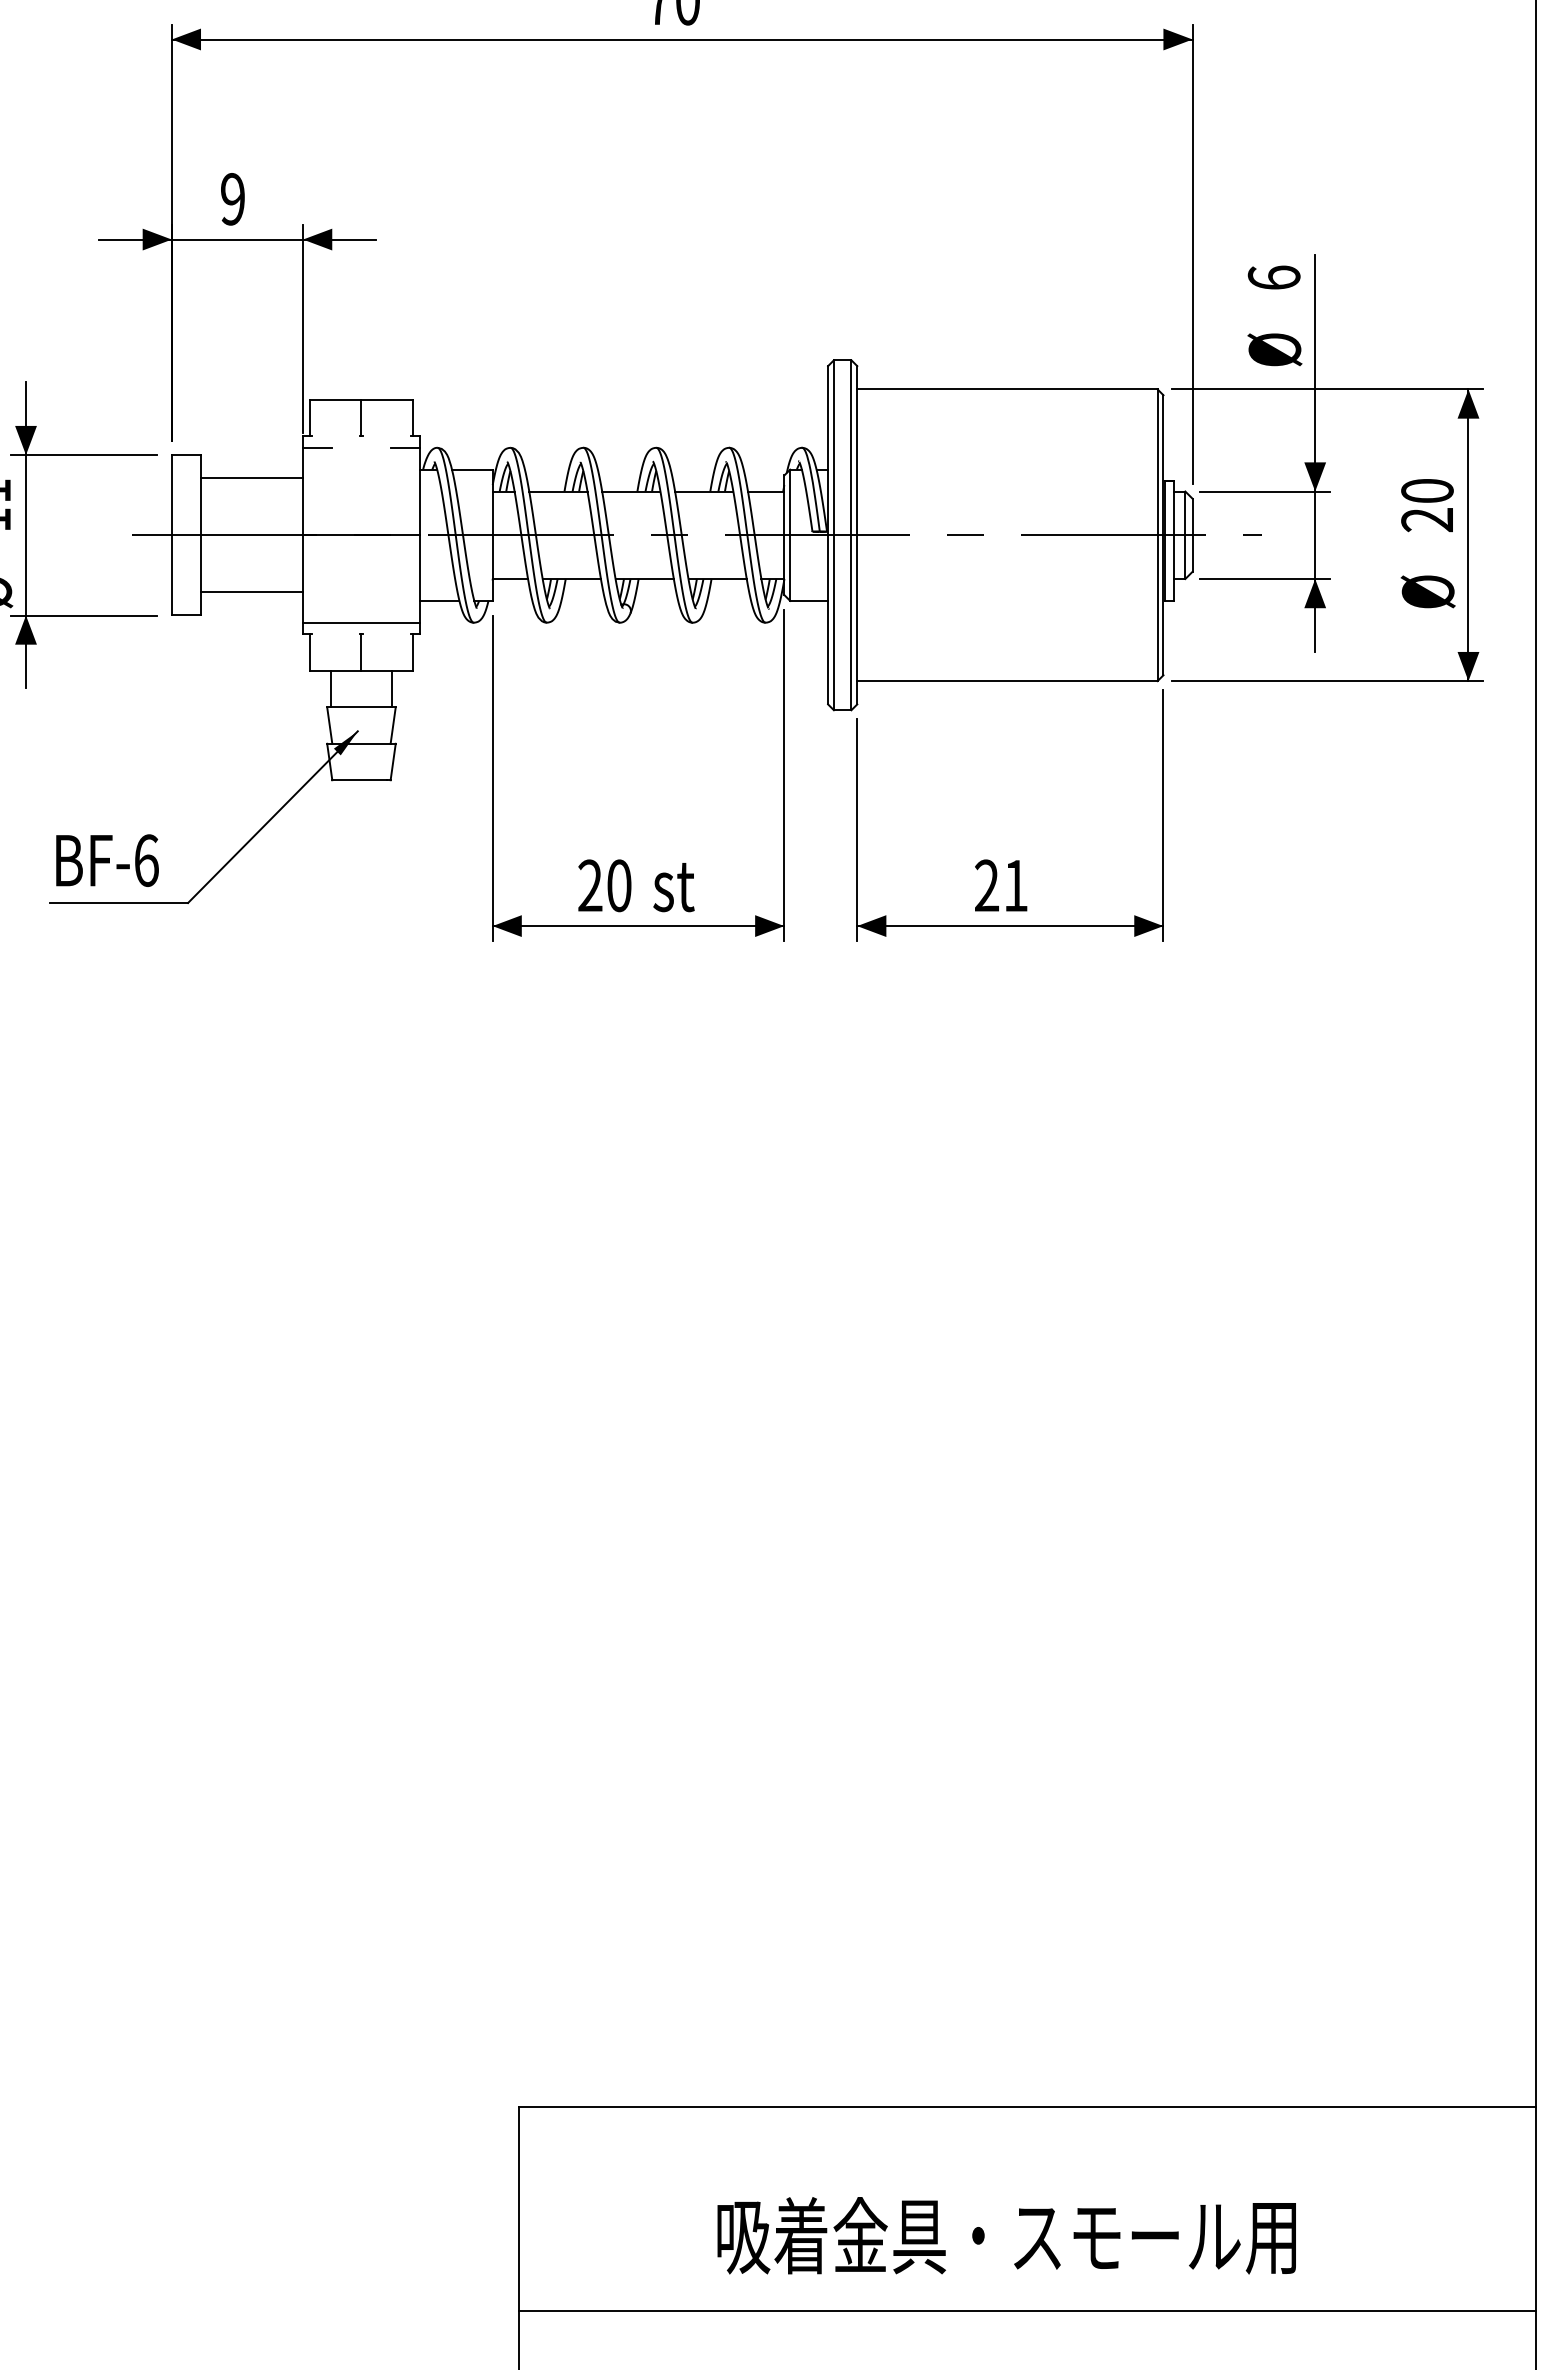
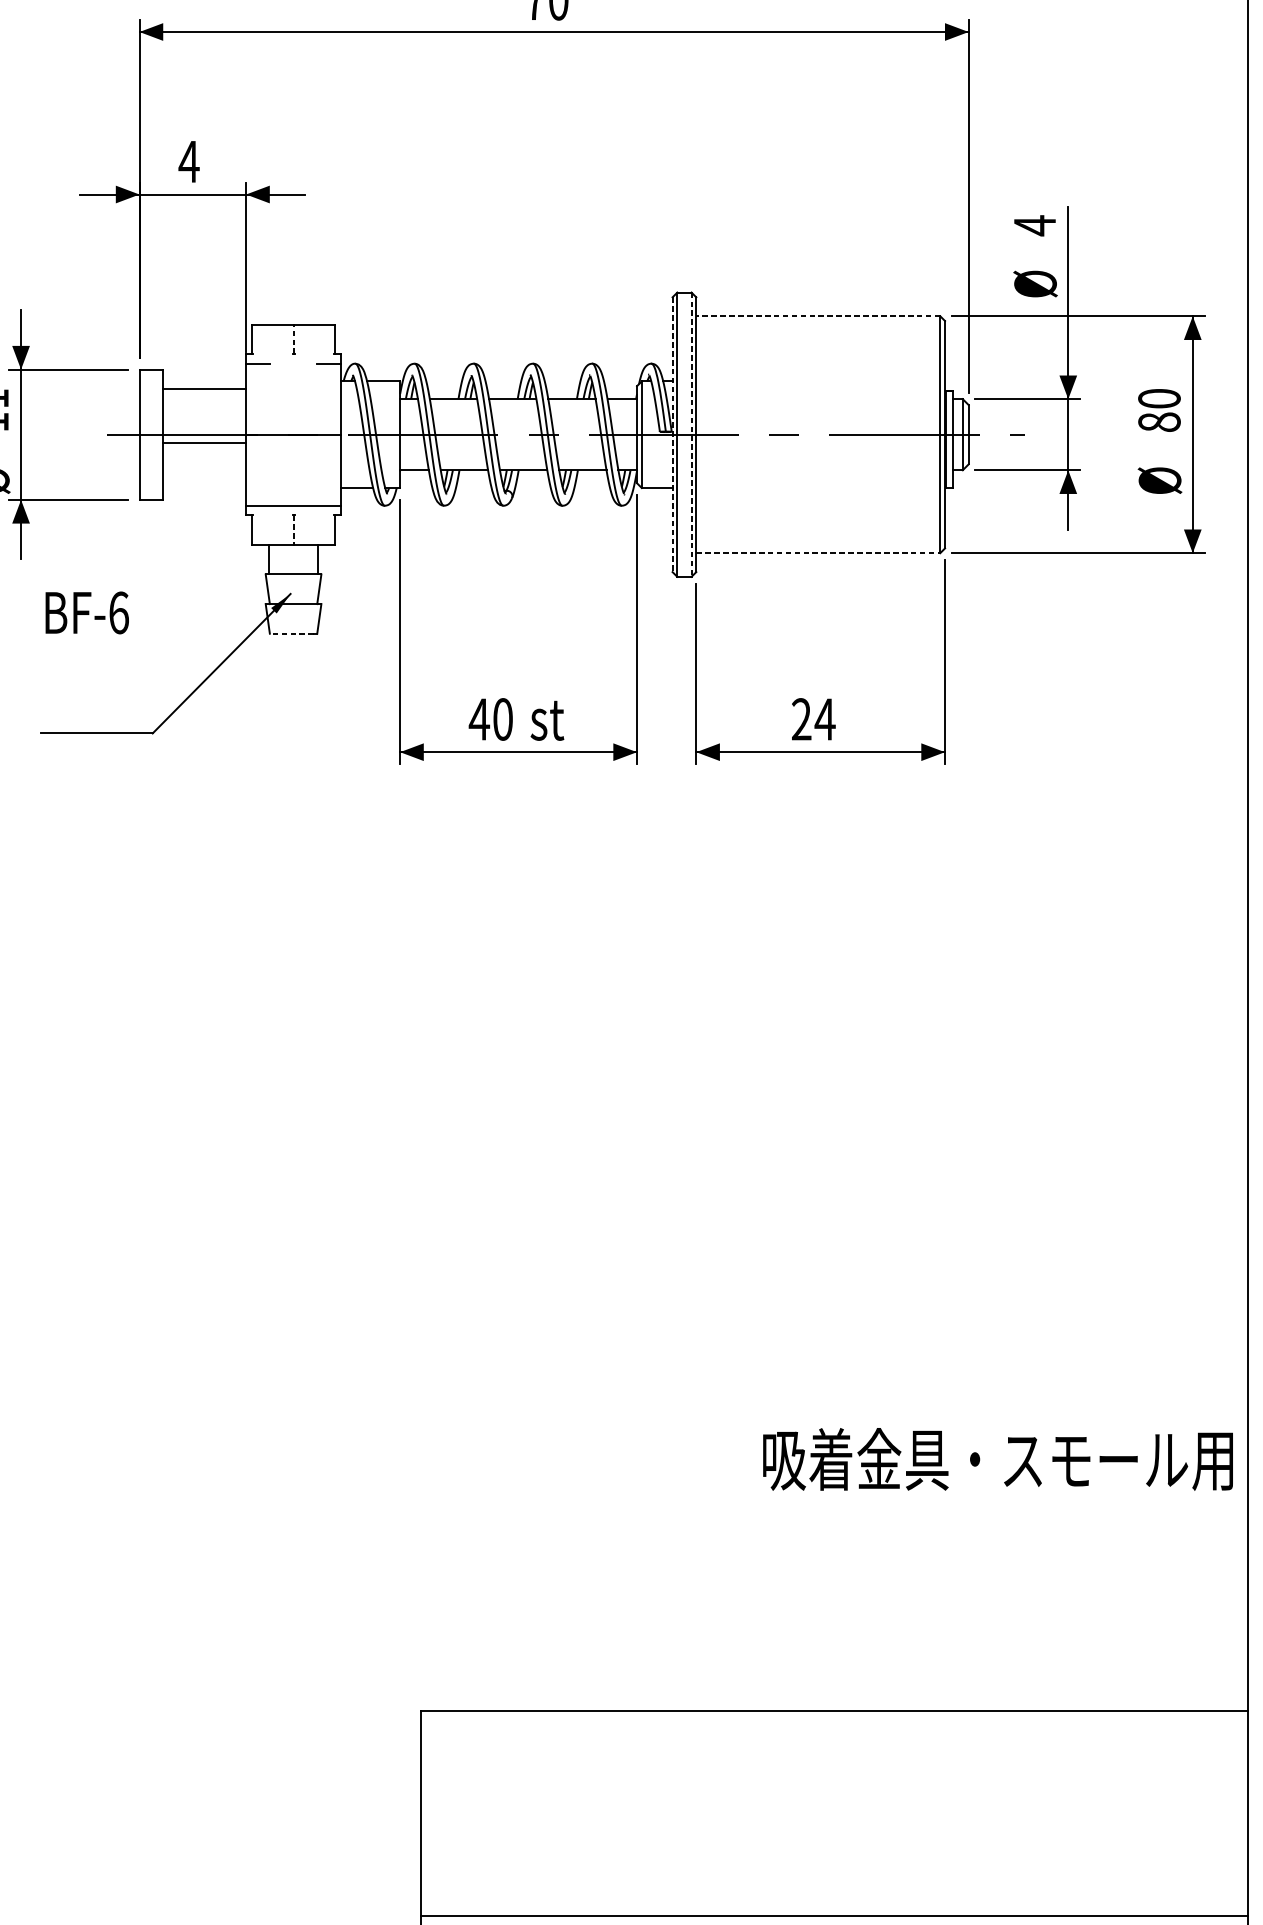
text: (232, 199) -> (188, 161), 9 -> 4
text: (1273, 278) -> (1034, 226), 6 -> 4
line: (1006, 389) -> (817, 316), solid -> dashed
line: (361, 417) -> (293, 339), solid -> dashed
text: (1427, 519) -> (1159, 421), 20 -> 80
line: (828, 535) -> (672, 434), solid -> dashed
line: (851, 535) -> (691, 434), solid -> dashed
line: (252, 592) -> (205, 443), moved
line: (361, 653) -> (293, 530), solid -> dashed
line: (1007, 681) -> (818, 553), solid -> dashed
line: (359, 780) -> (291, 633), solid -> dashed
text: (107, 860) -> (87, 612), moved
text: (590, 885) -> (479, 719), 20 -> 40
text: (1015, 885) -> (824, 719), 21 -> 24
text: (1006, 2235) -> (997, 1459), moved
line: (1026, 2310) -> (833, 1915), moved

